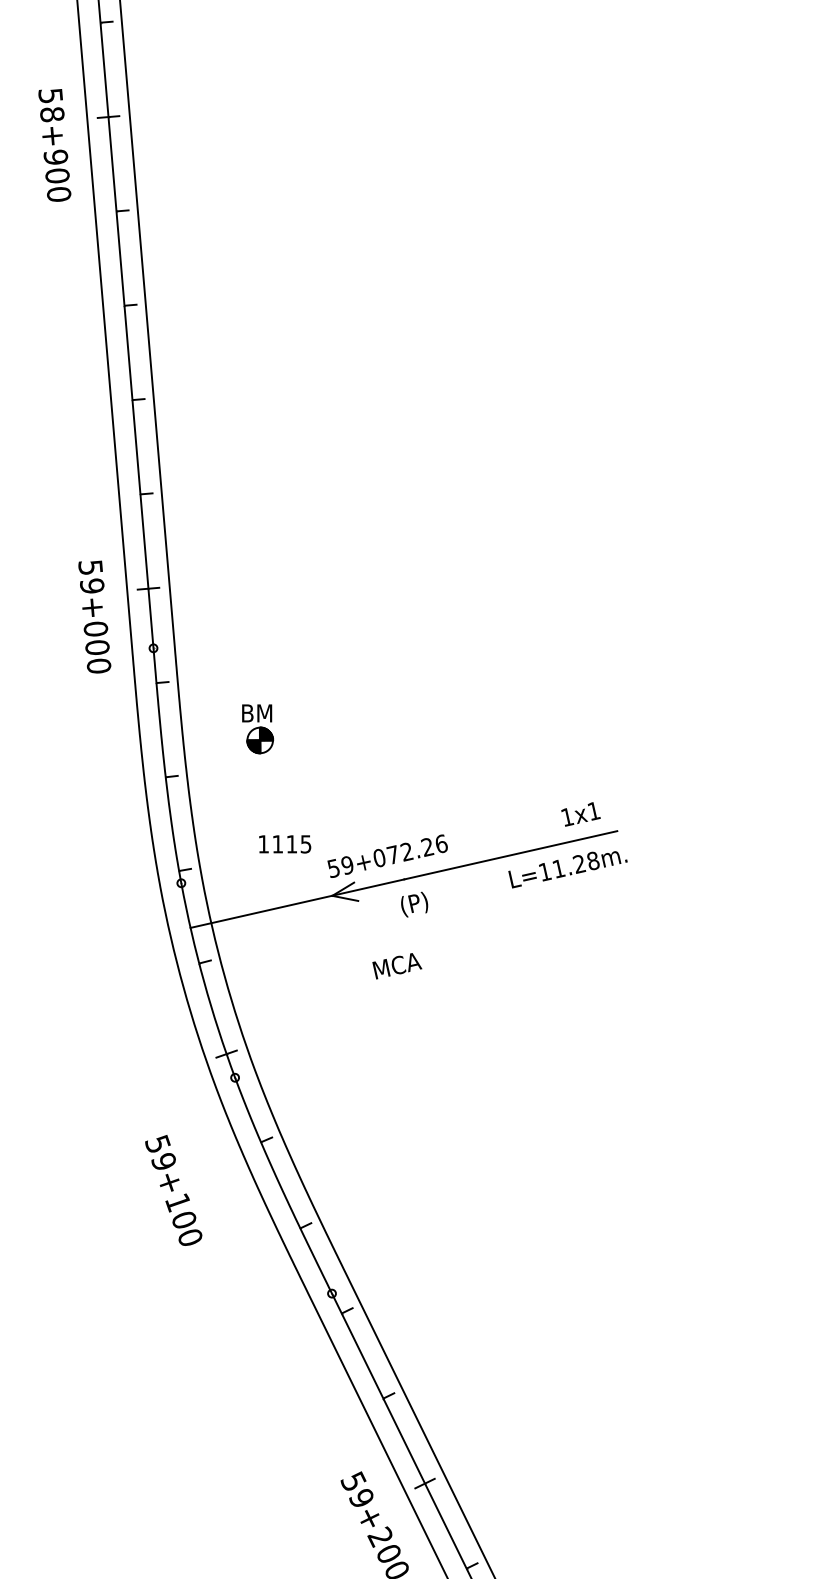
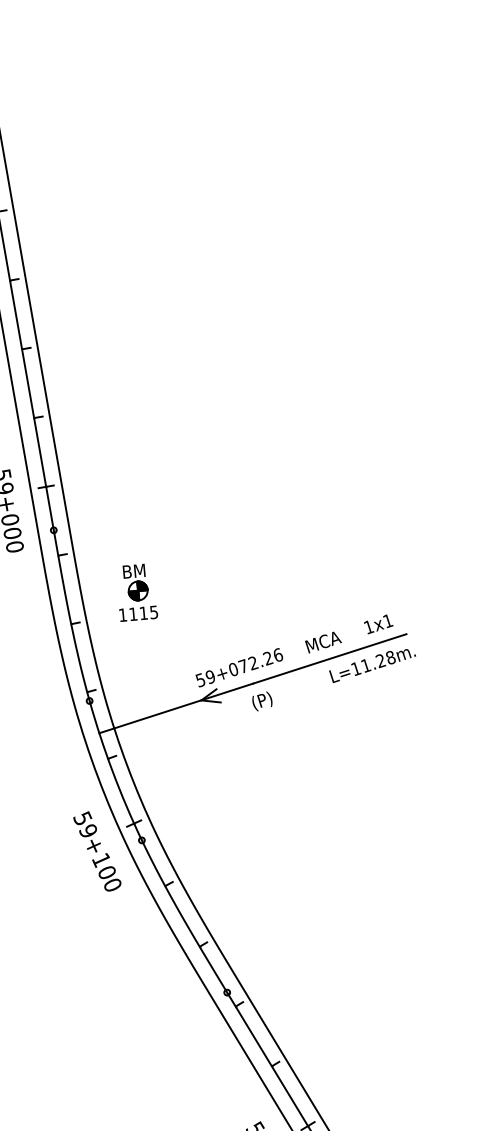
text: (285, 844) -> (139, 613), moved
text: (397, 966) -> (323, 642), moved
text: (173, 1190) -> (97, 851), moved

